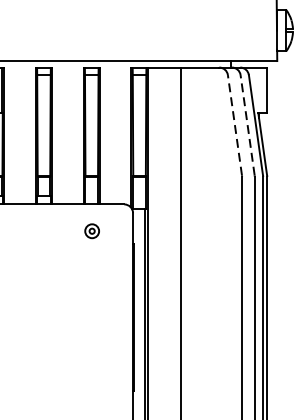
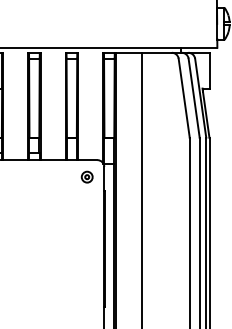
line: (235, 125) -> (184, 98), dashed -> solid
line: (248, 125) -> (194, 98), dashed -> solid
part: (91, 230) -> (86, 176), moved

